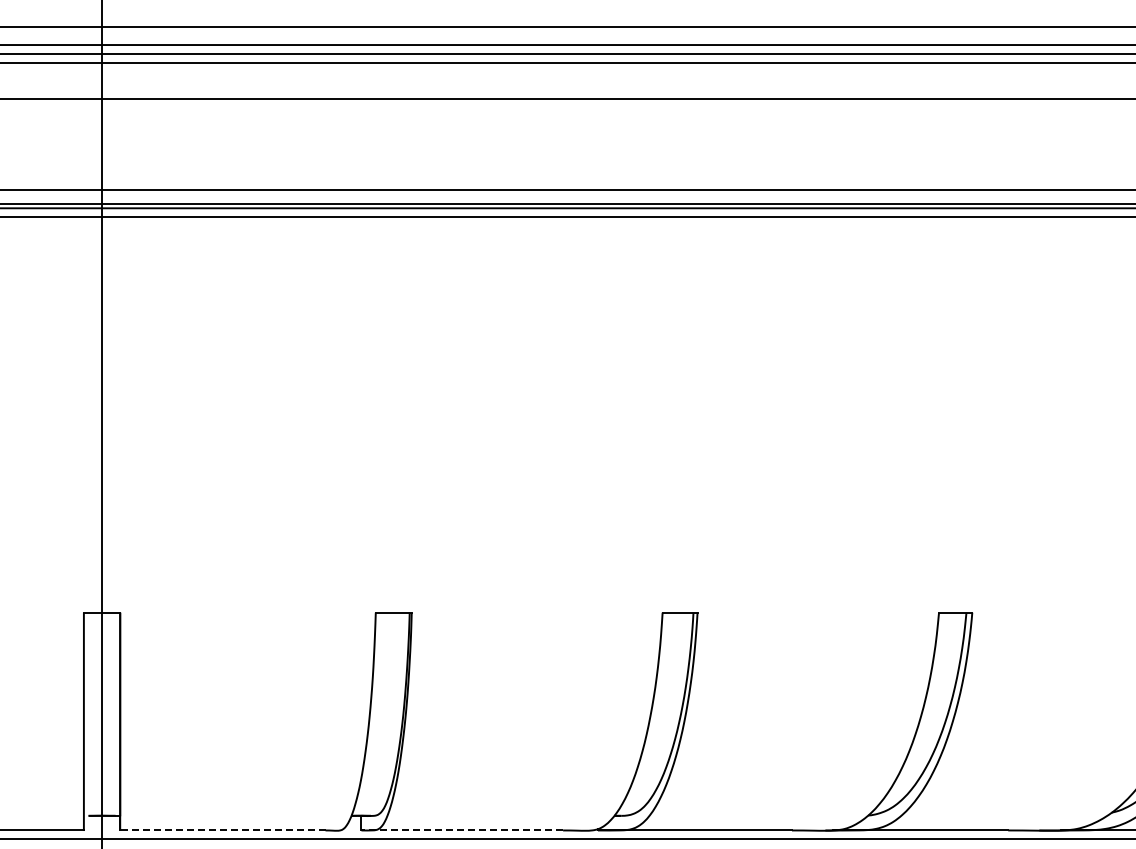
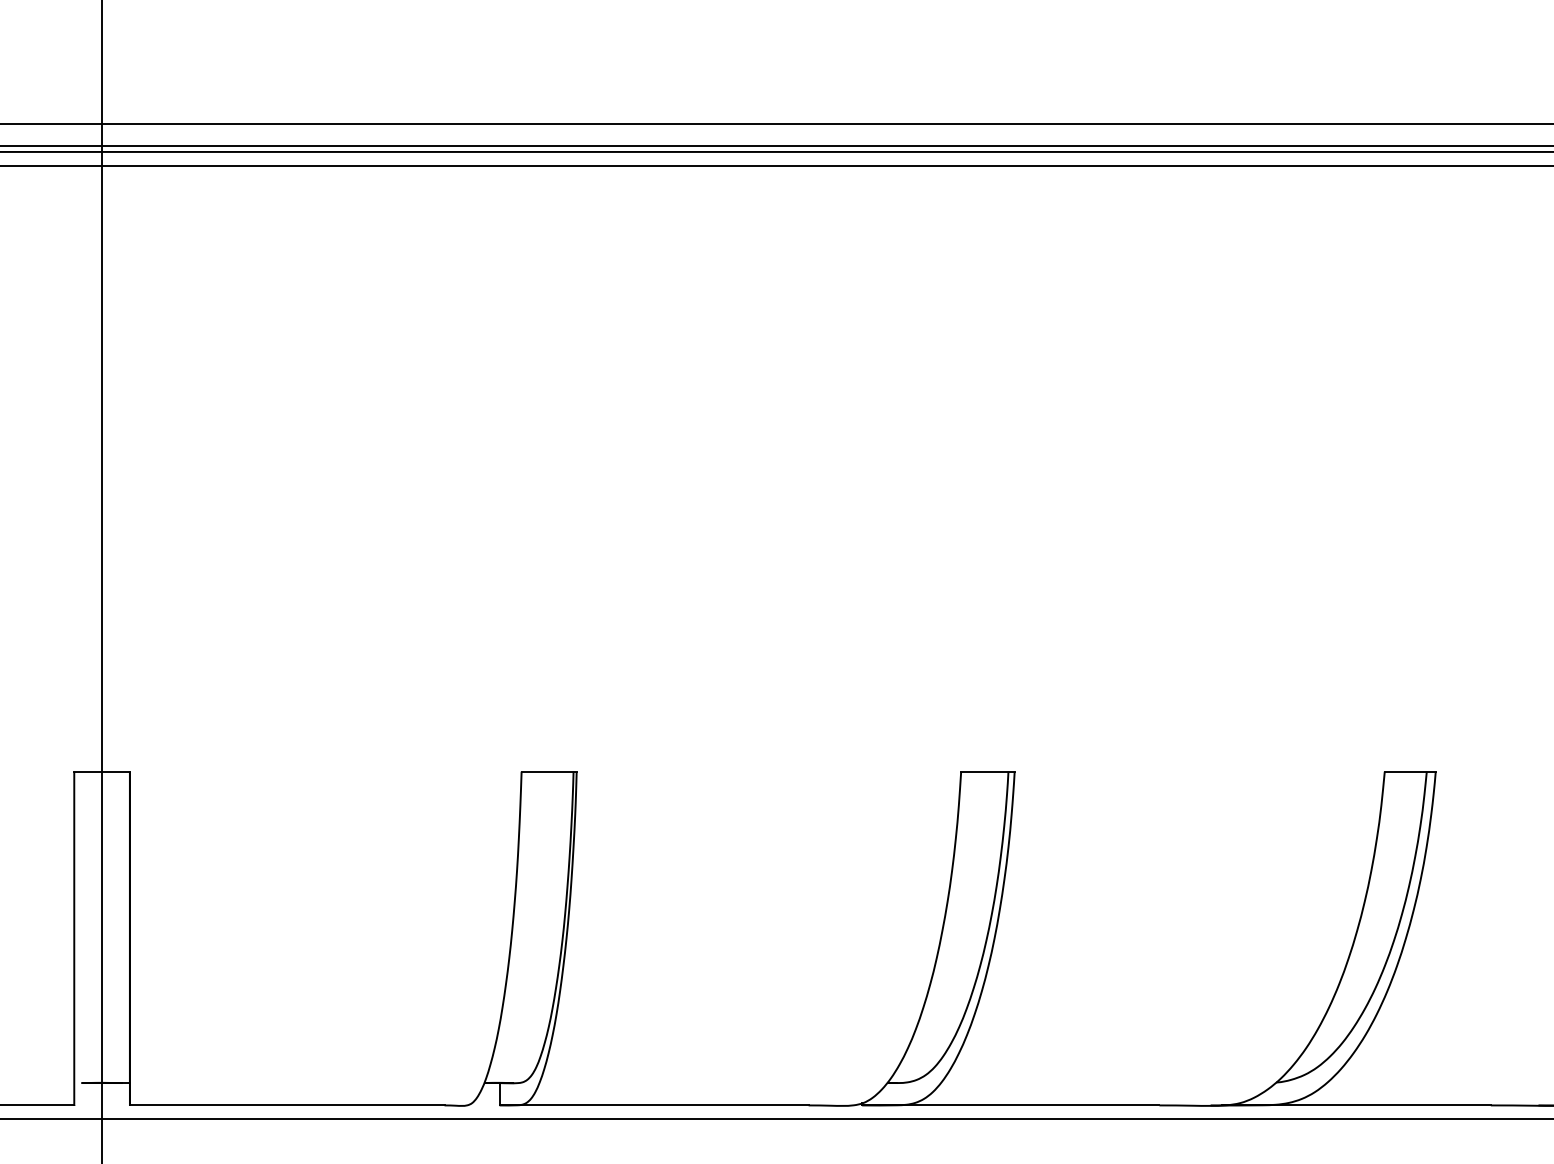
line: (222, 830) -> (286, 1105), dashed -> solid
line: (462, 830) -> (654, 1105), dashed -> solid

